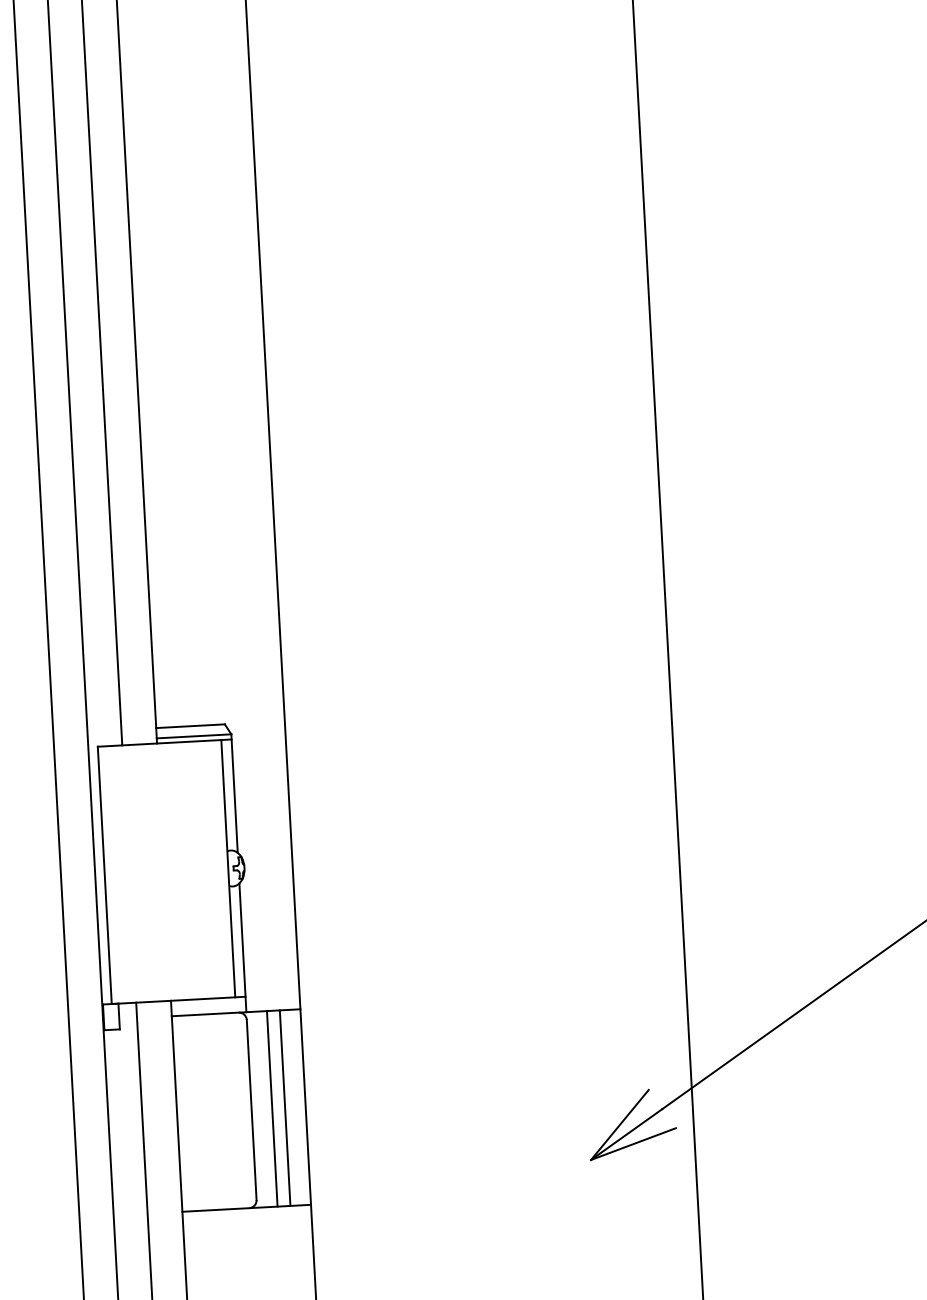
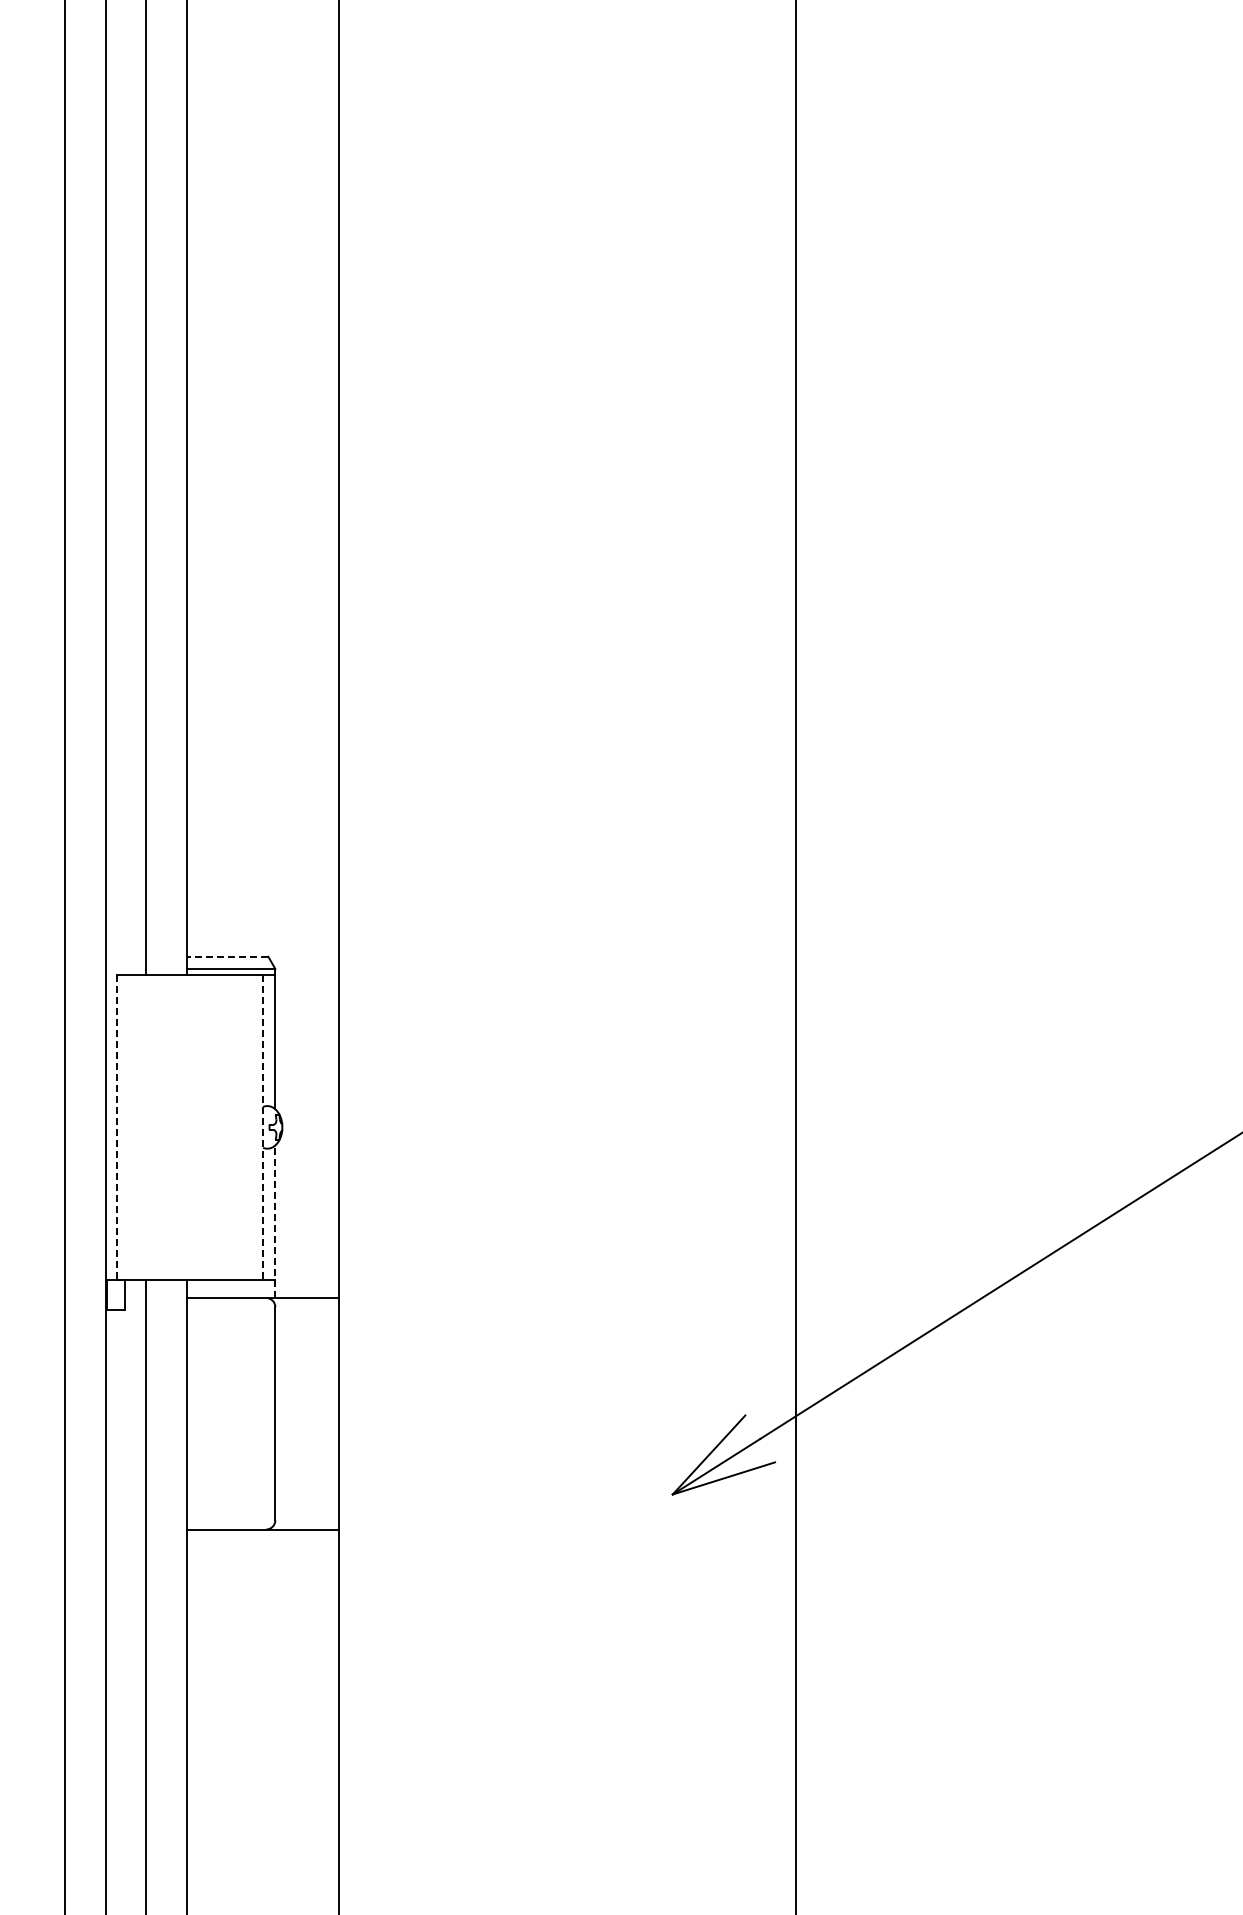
line: (190, 726) -> (227, 956), solid -> dashed
line: (228, 868) -> (263, 1127), solid -> dashed
line: (104, 875) -> (116, 1127), solid -> dashed
line: (243, 947) -> (275, 1221), solid -> dashed
line: (284, 1107) -> (314, 1413), removed
line: (272, 1108) -> (299, 1413), removed

